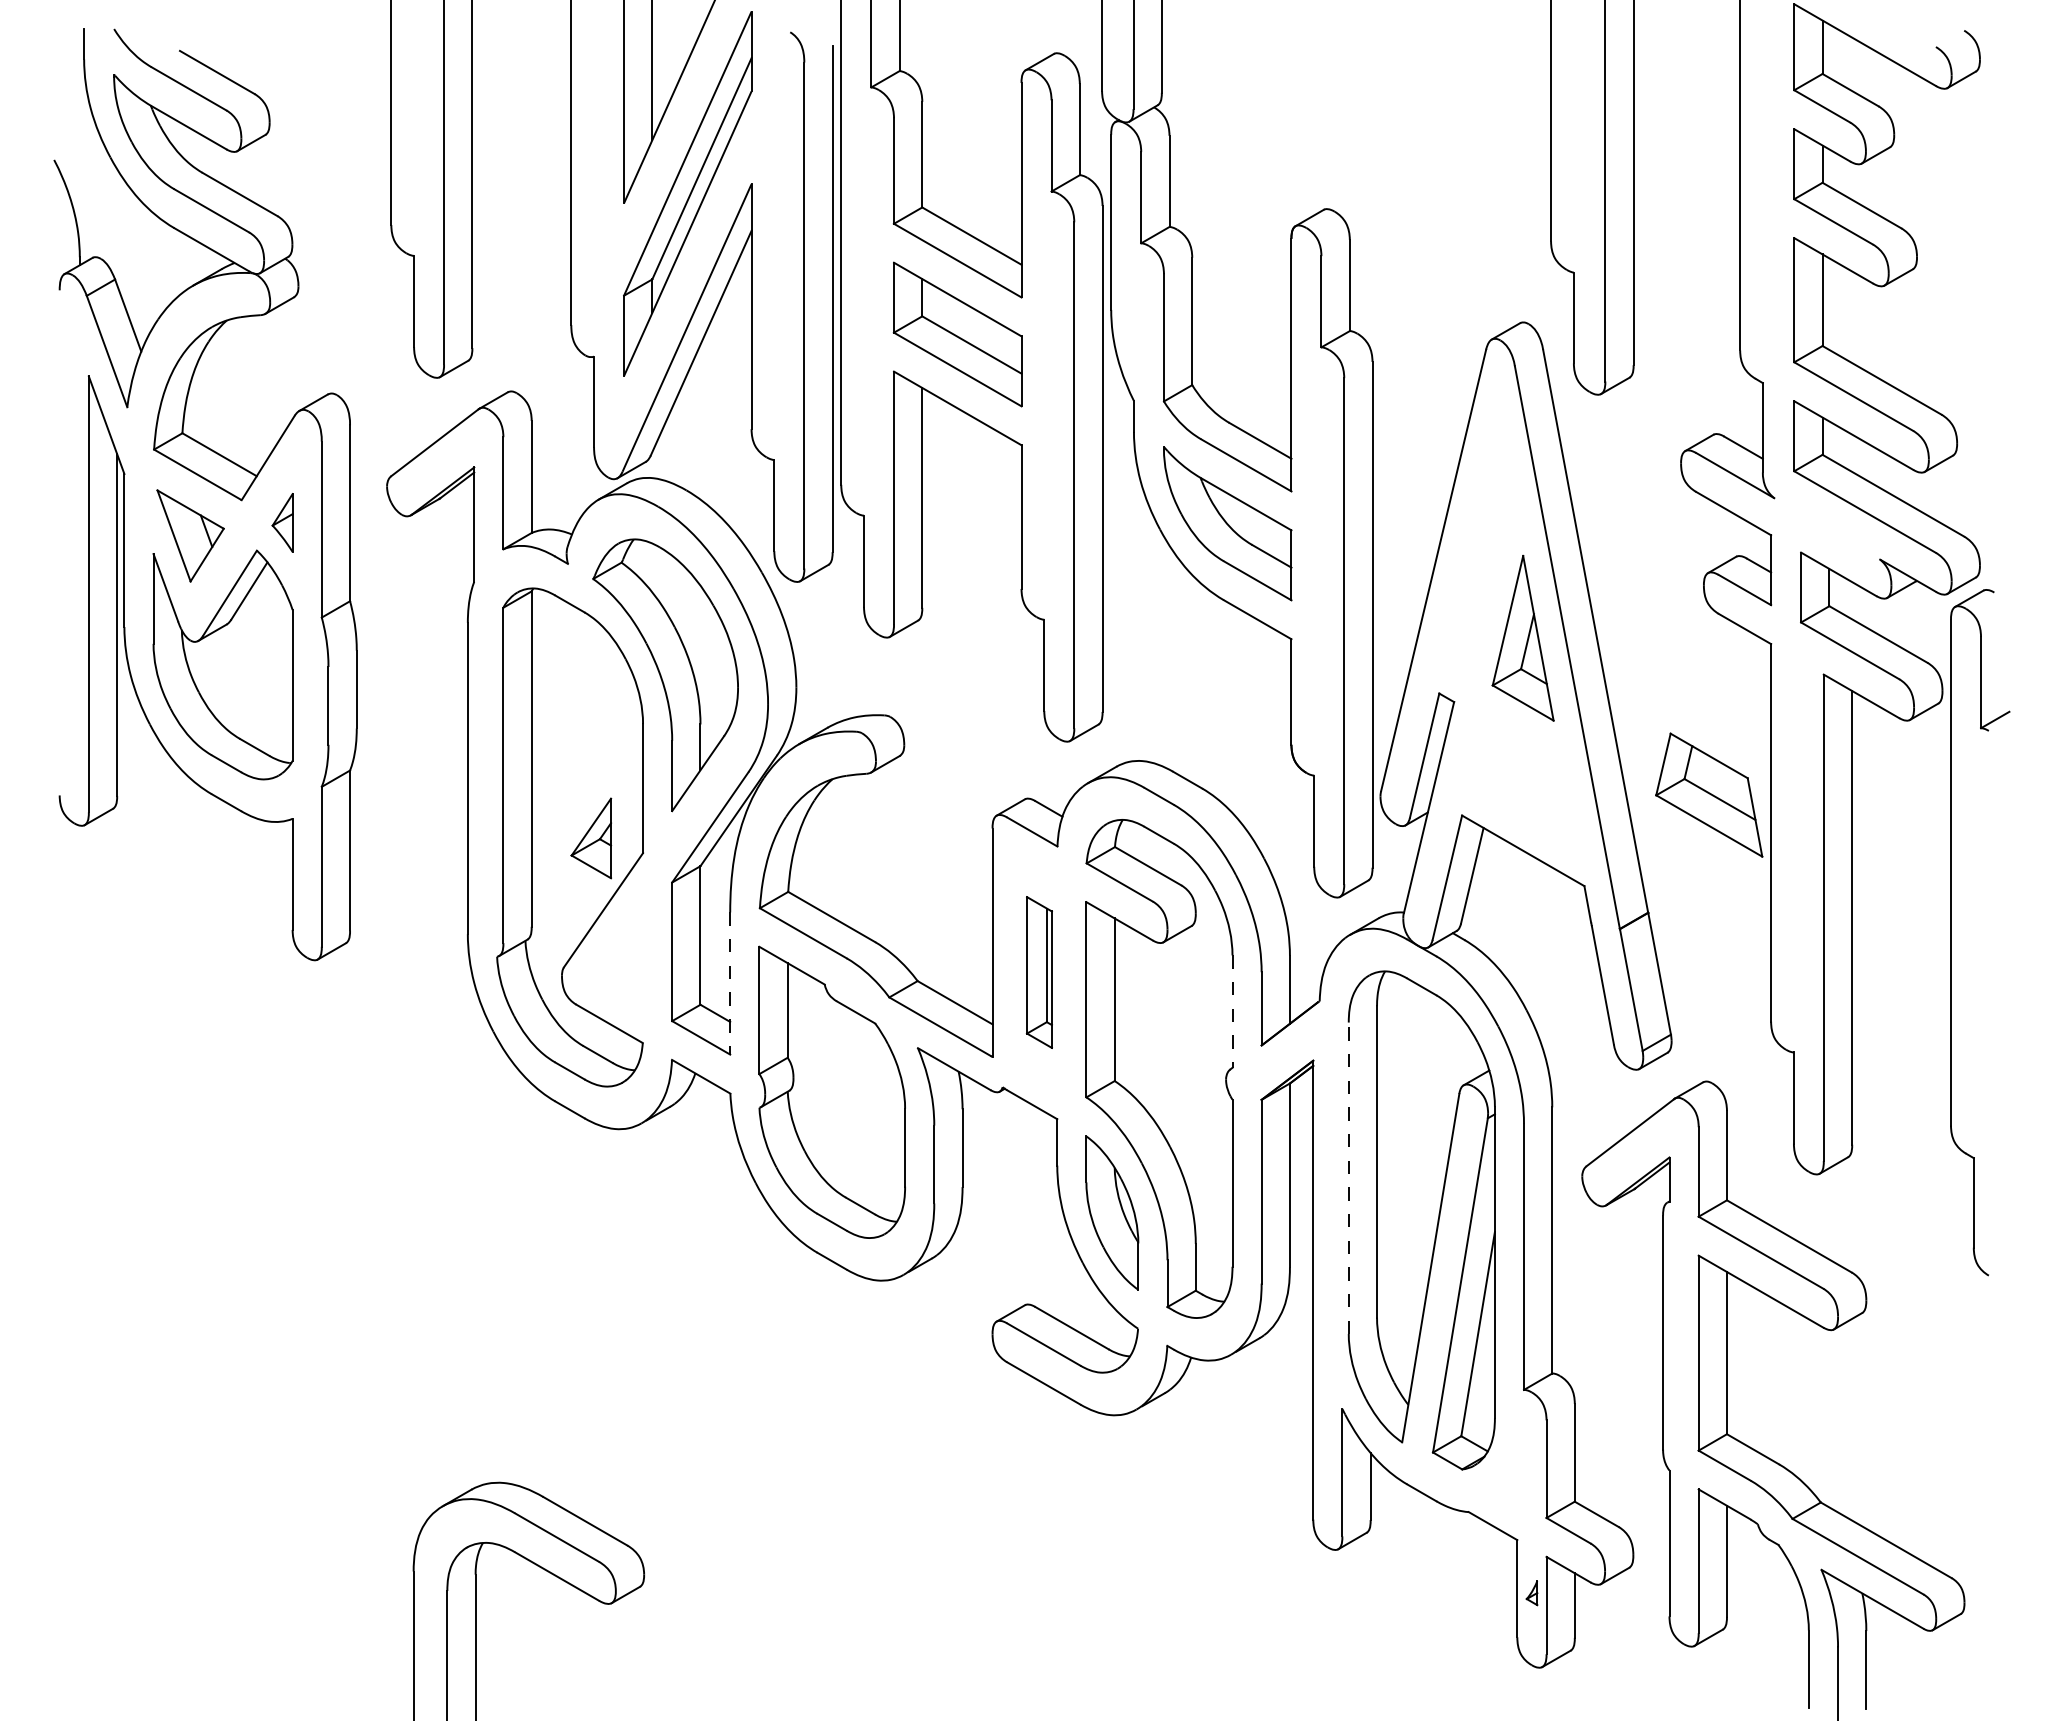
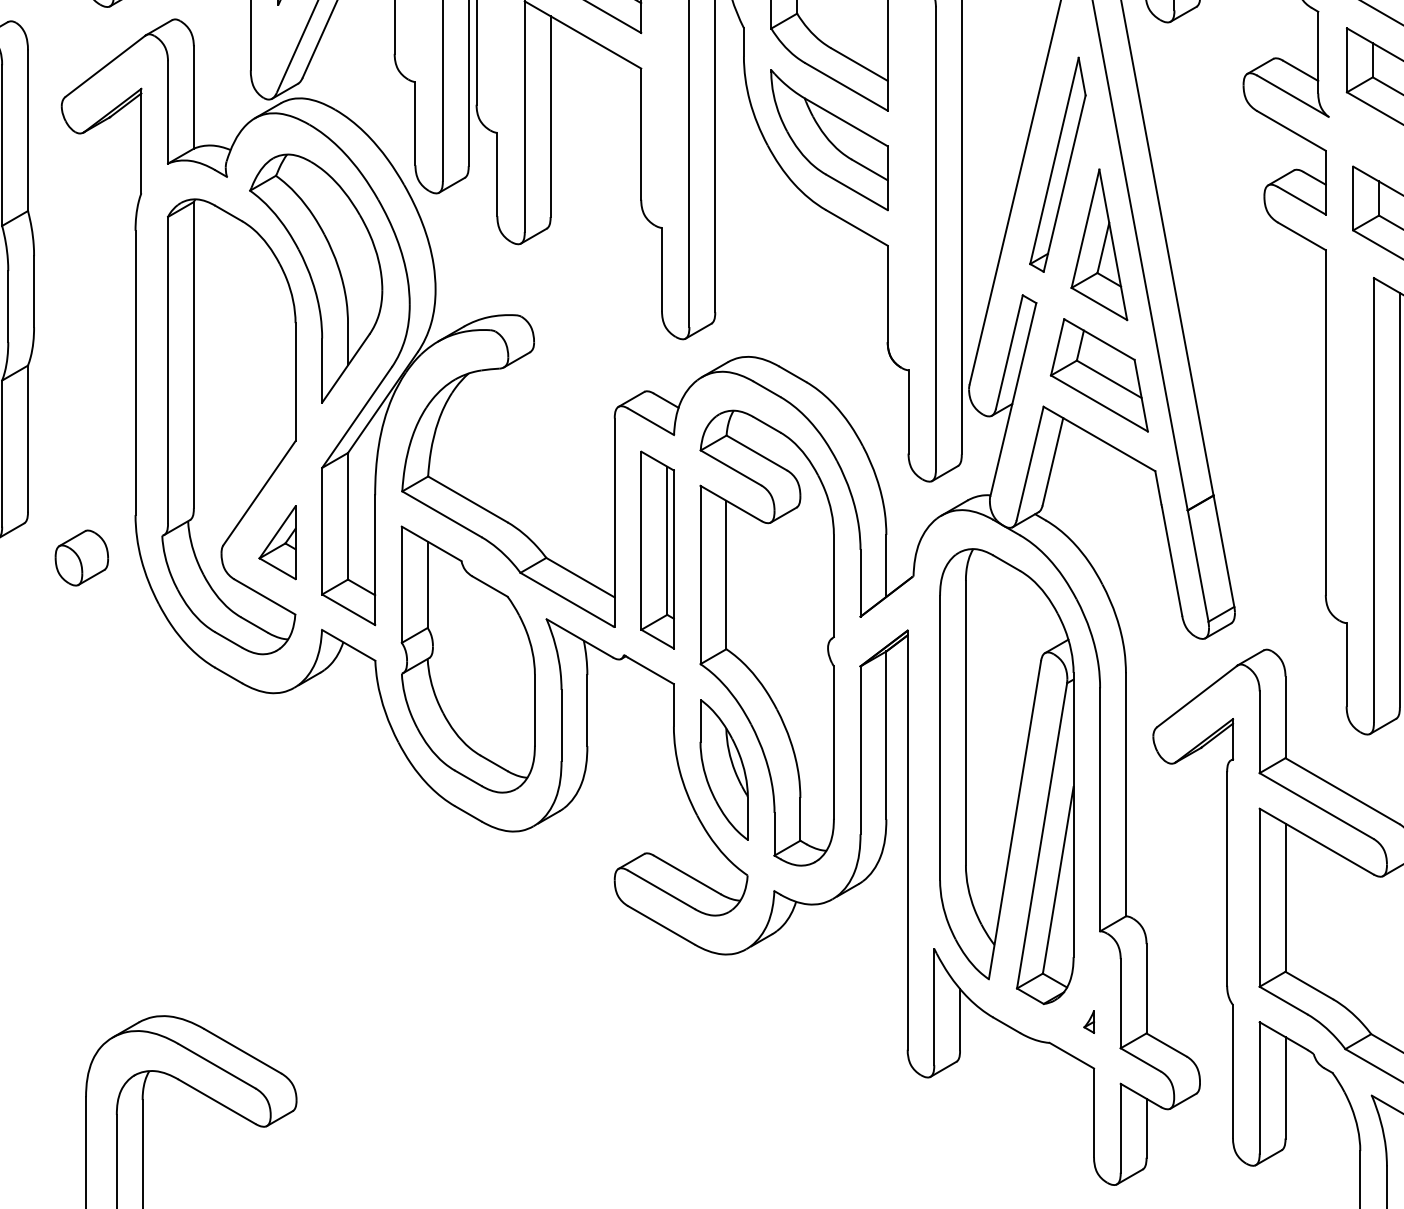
part: (1477, 550) -> (1057, 164), added
part: (1709, 794) -> (1099, 374), moved
part: (591, 838) -> (277, 542), moved
part: (1039, 972) -> (657, 550), size x1.43
part: (408, 981) -> (81, 558), added
line: (730, 984) -> (375, 561), dashed -> solid
line: (1232, 1012) -> (833, 586), dashed -> solid
line: (1348, 1178) -> (939, 738), dashed -> solid
part: (1531, 1593) -> (1088, 1022), moved

